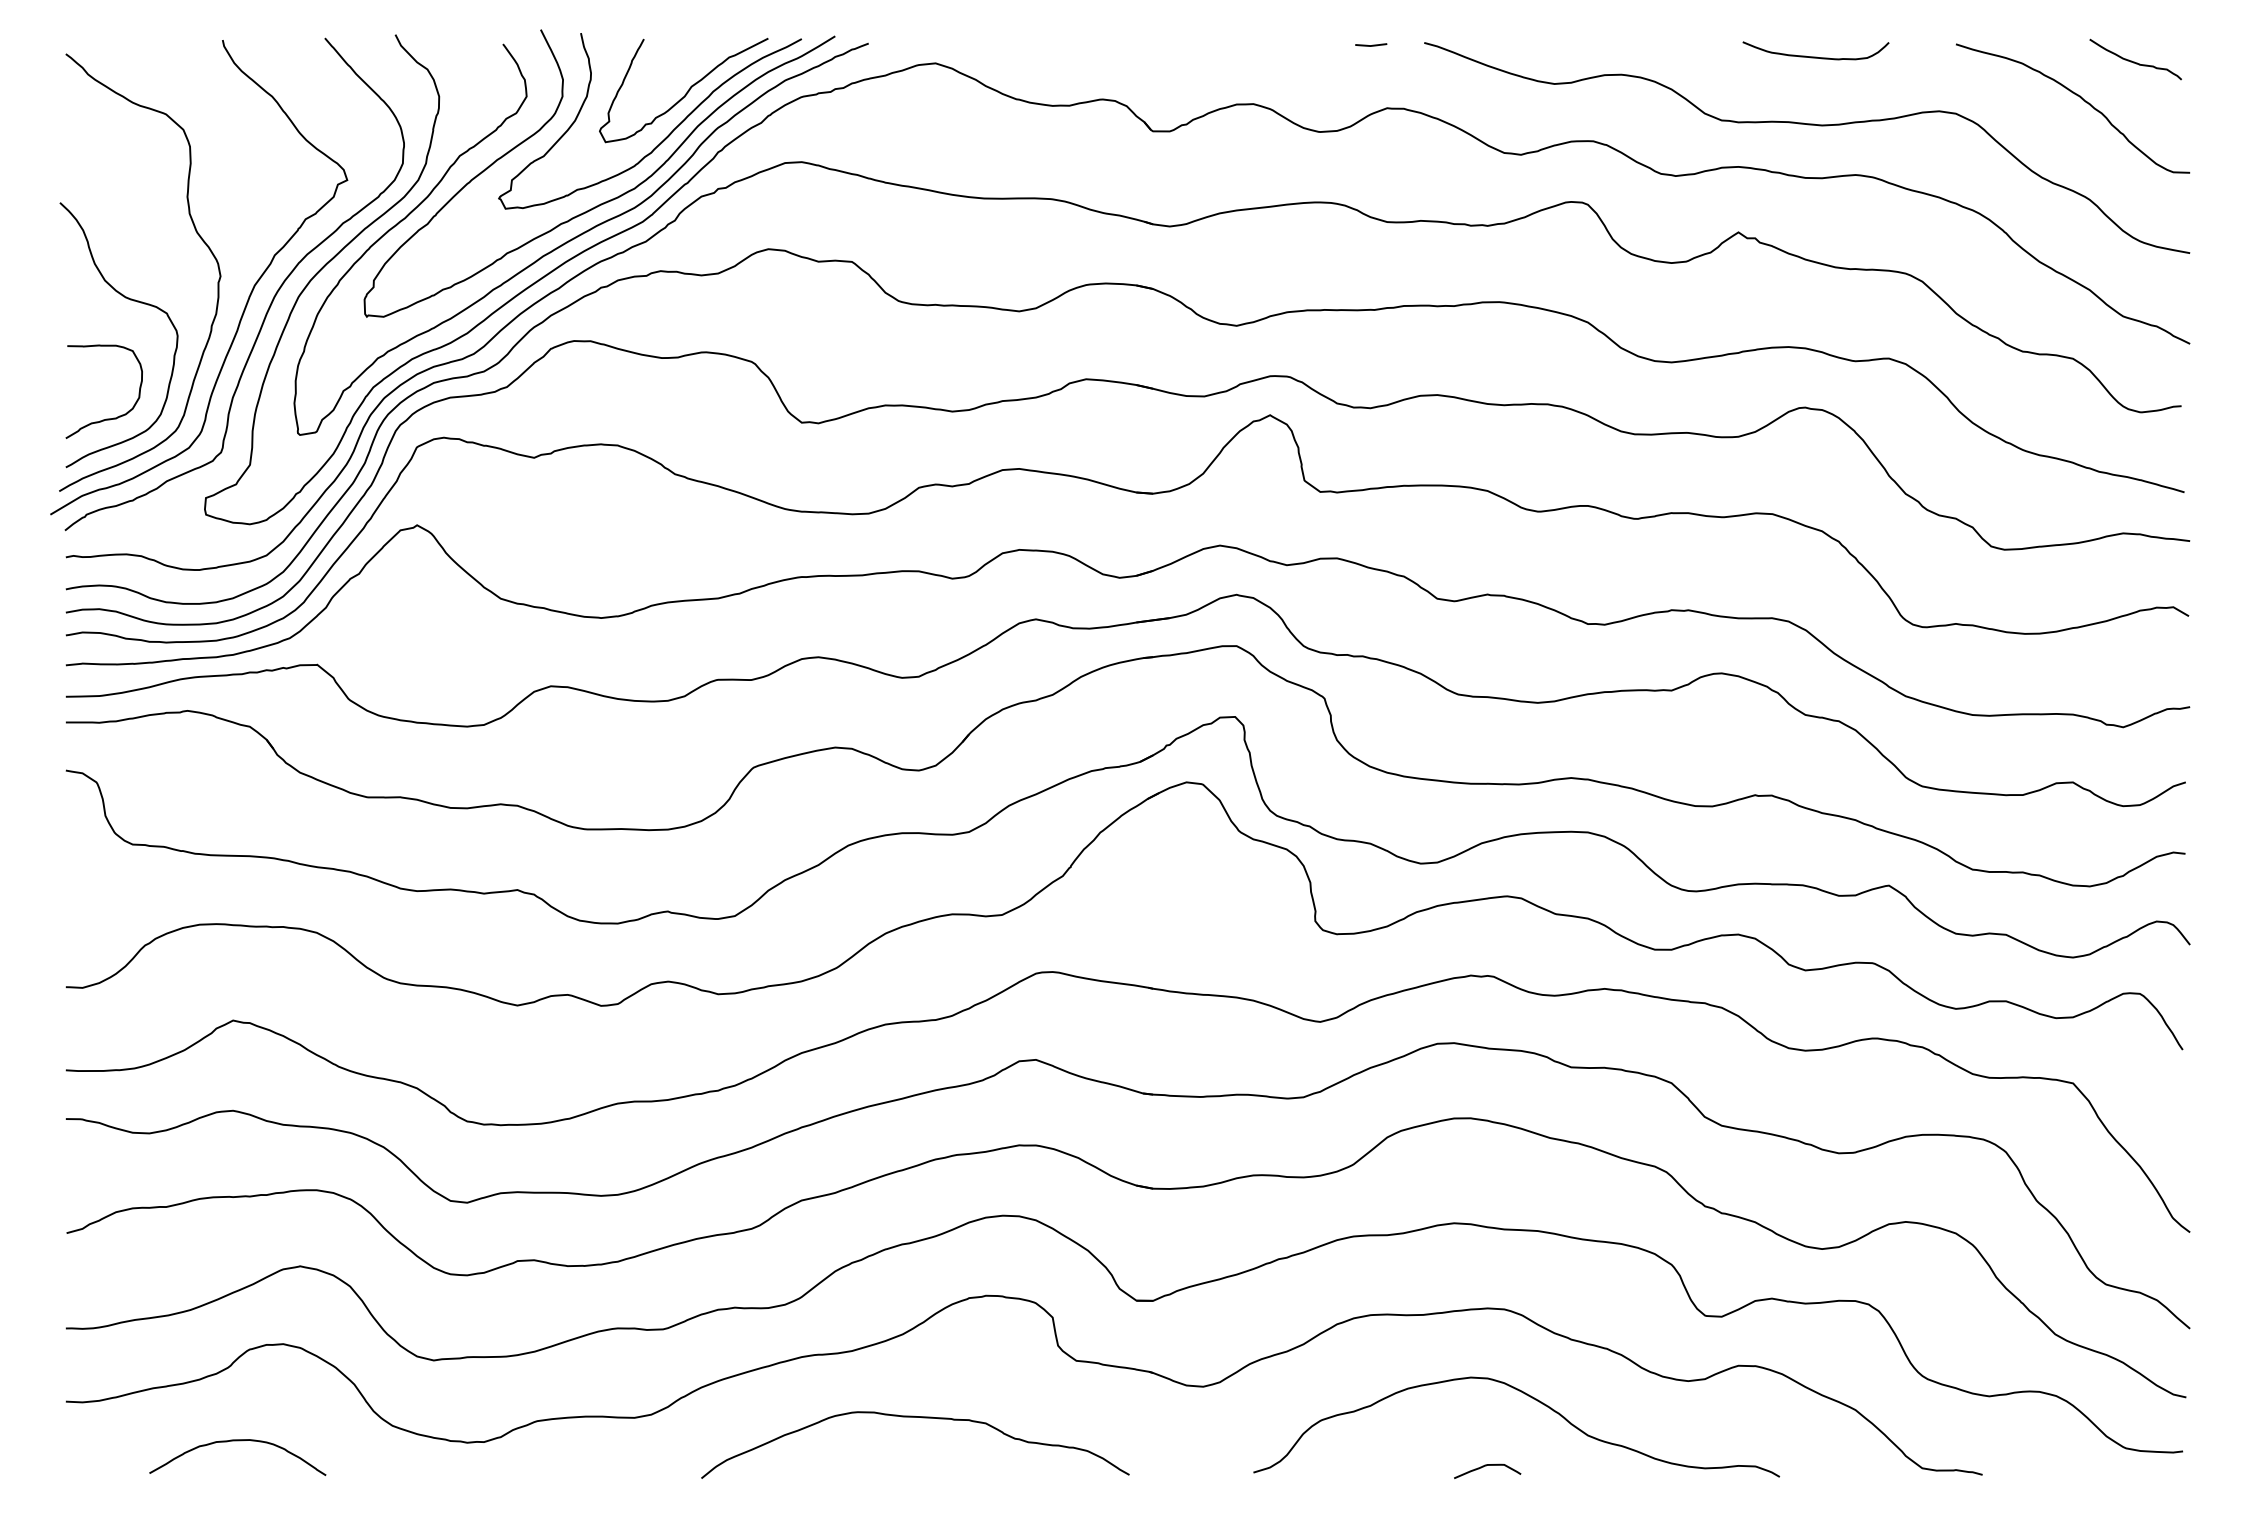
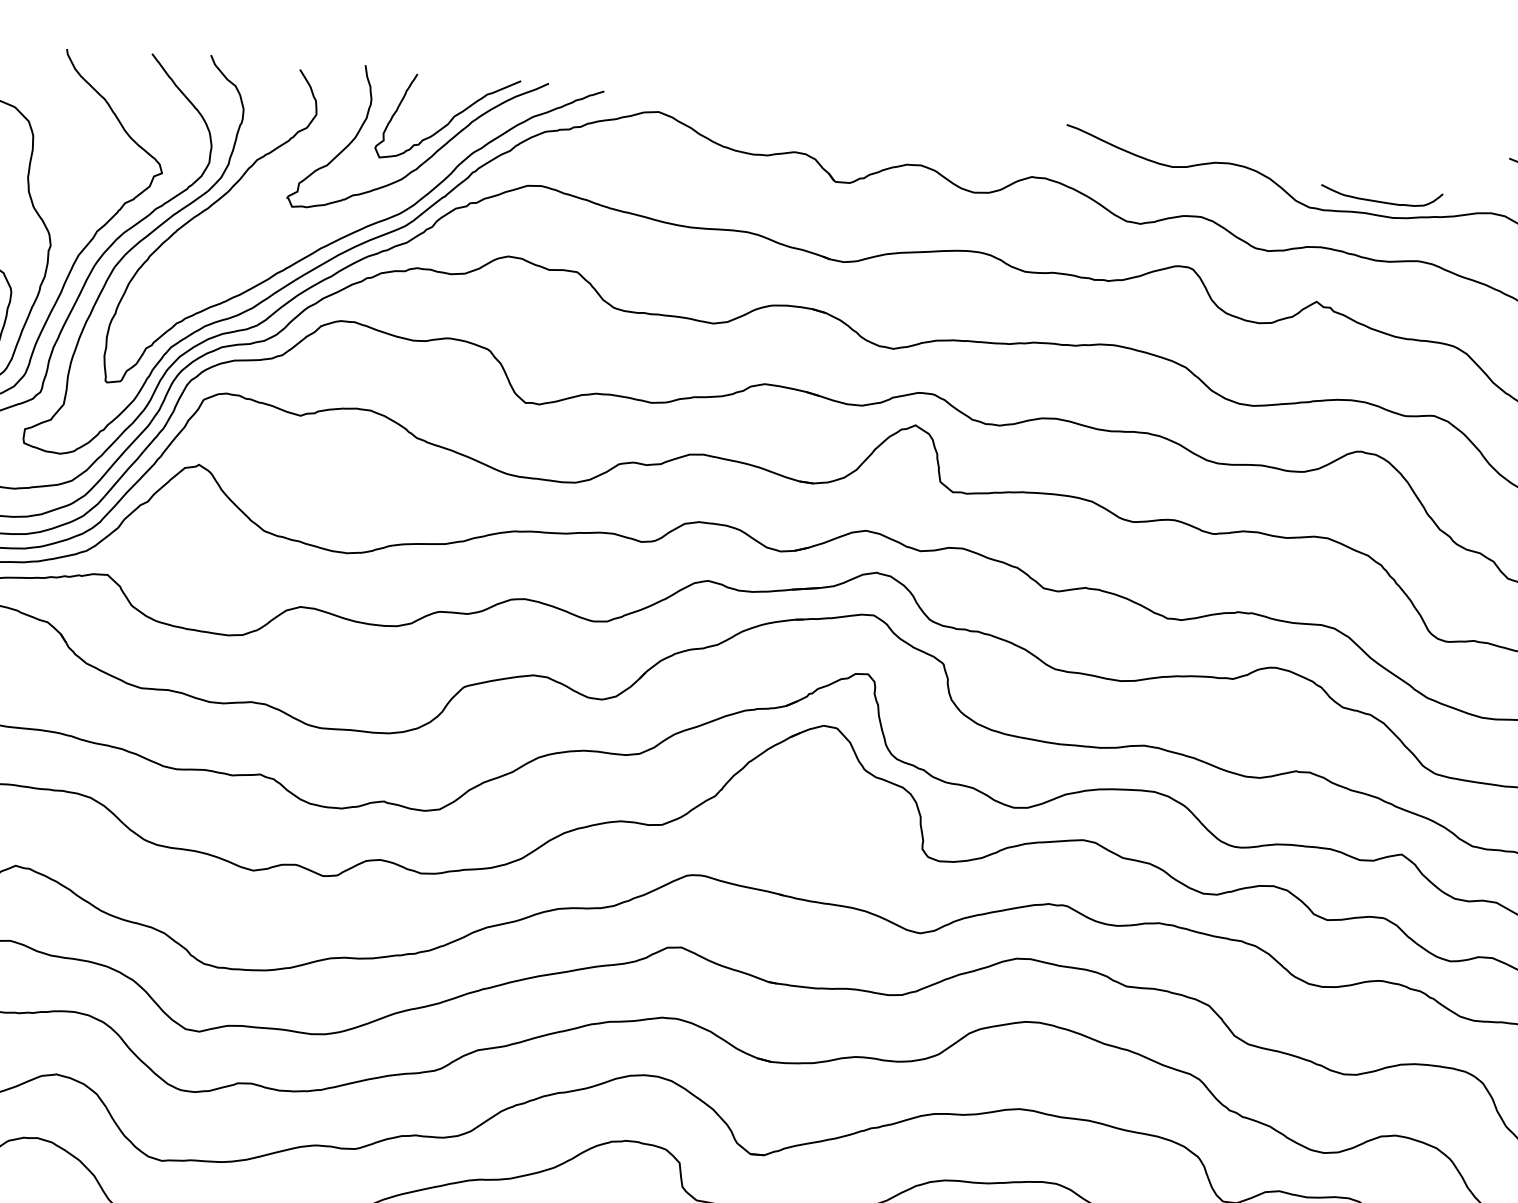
line: (1372, 44) -> (1023, 123), removed
curve: (1815, 56) -> (1381, 201), moved
curve: (607, 200) -> (377, 206), removed

